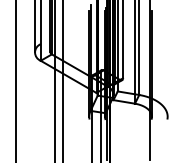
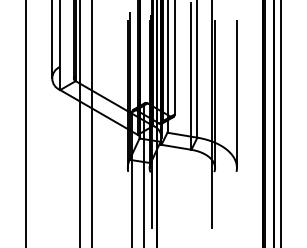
line: (167, 63) -> (236, 93), added

